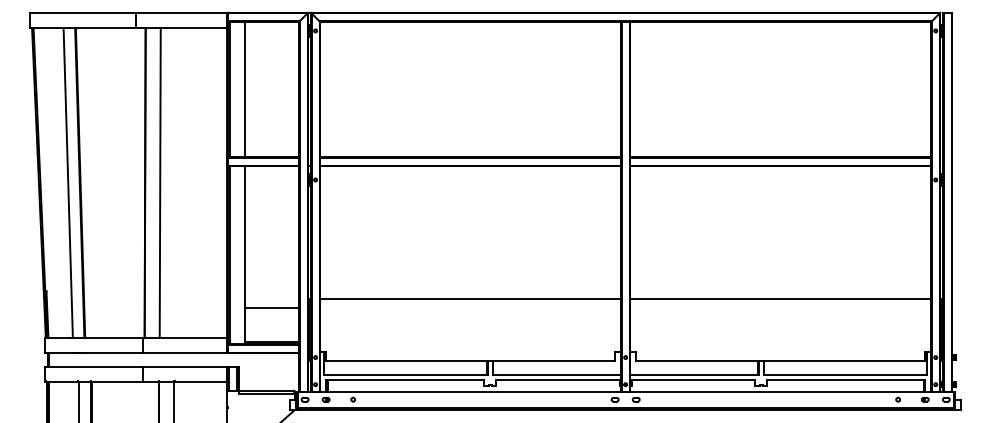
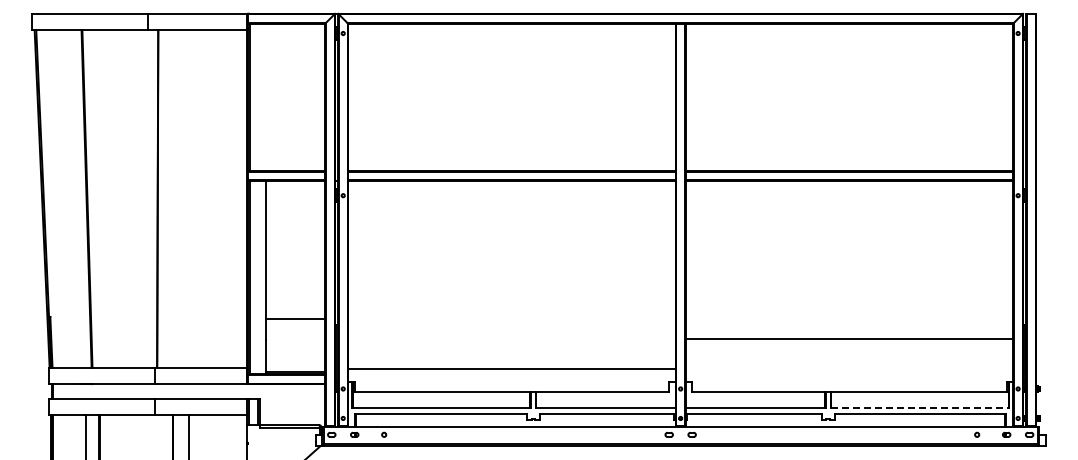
line: (245, 89) -> (266, 97), removed
line: (67, 182) -> (73, 198), removed
line: (159, 182) -> (173, 198), removed
line: (470, 299) -> (511, 369), moved
line: (780, 299) -> (849, 339), moved
line: (271, 307) -> (295, 318), moved
line: (845, 374) -> (919, 407), solid -> dashed

